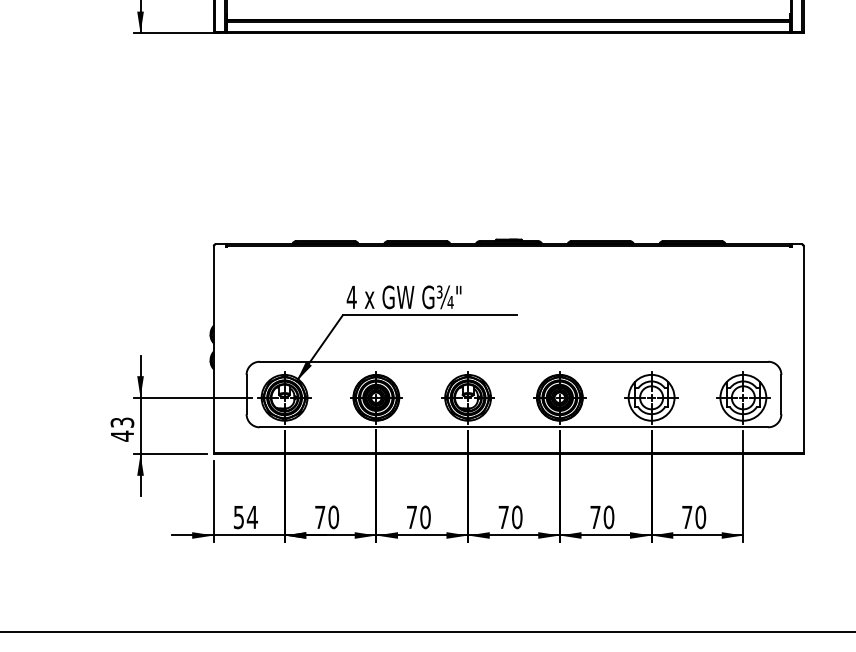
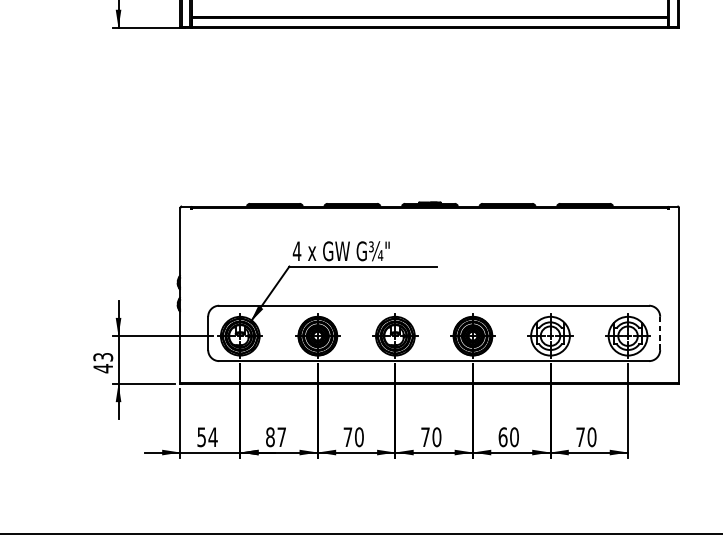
line: (781, 394) -> (660, 333), solid -> dashed
text: (327, 517) -> (276, 437), 70 -> 87
text: (595, 517) -> (503, 437), 70 -> 60

